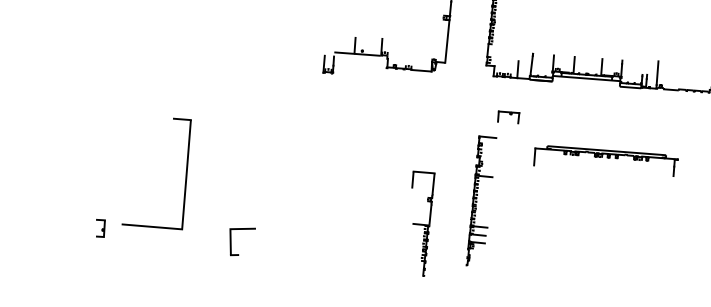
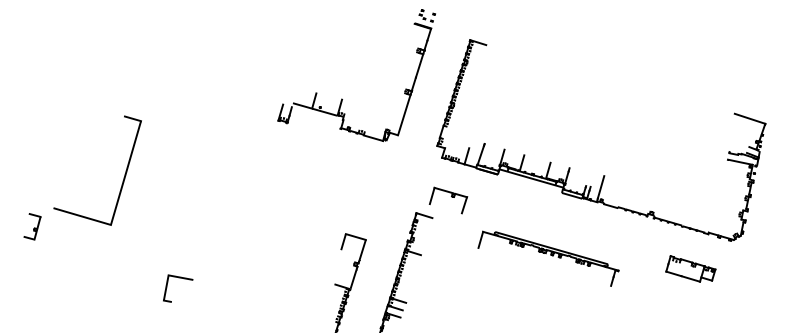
part: (508, 117) -> (448, 200), size x1.67
part: (605, 161) -> (548, 258), moved
part: (184, 179) -> (123, 177), moved
part: (100, 228) -> (32, 226), size x1.43
part: (240, 230) -> (178, 278), moved

